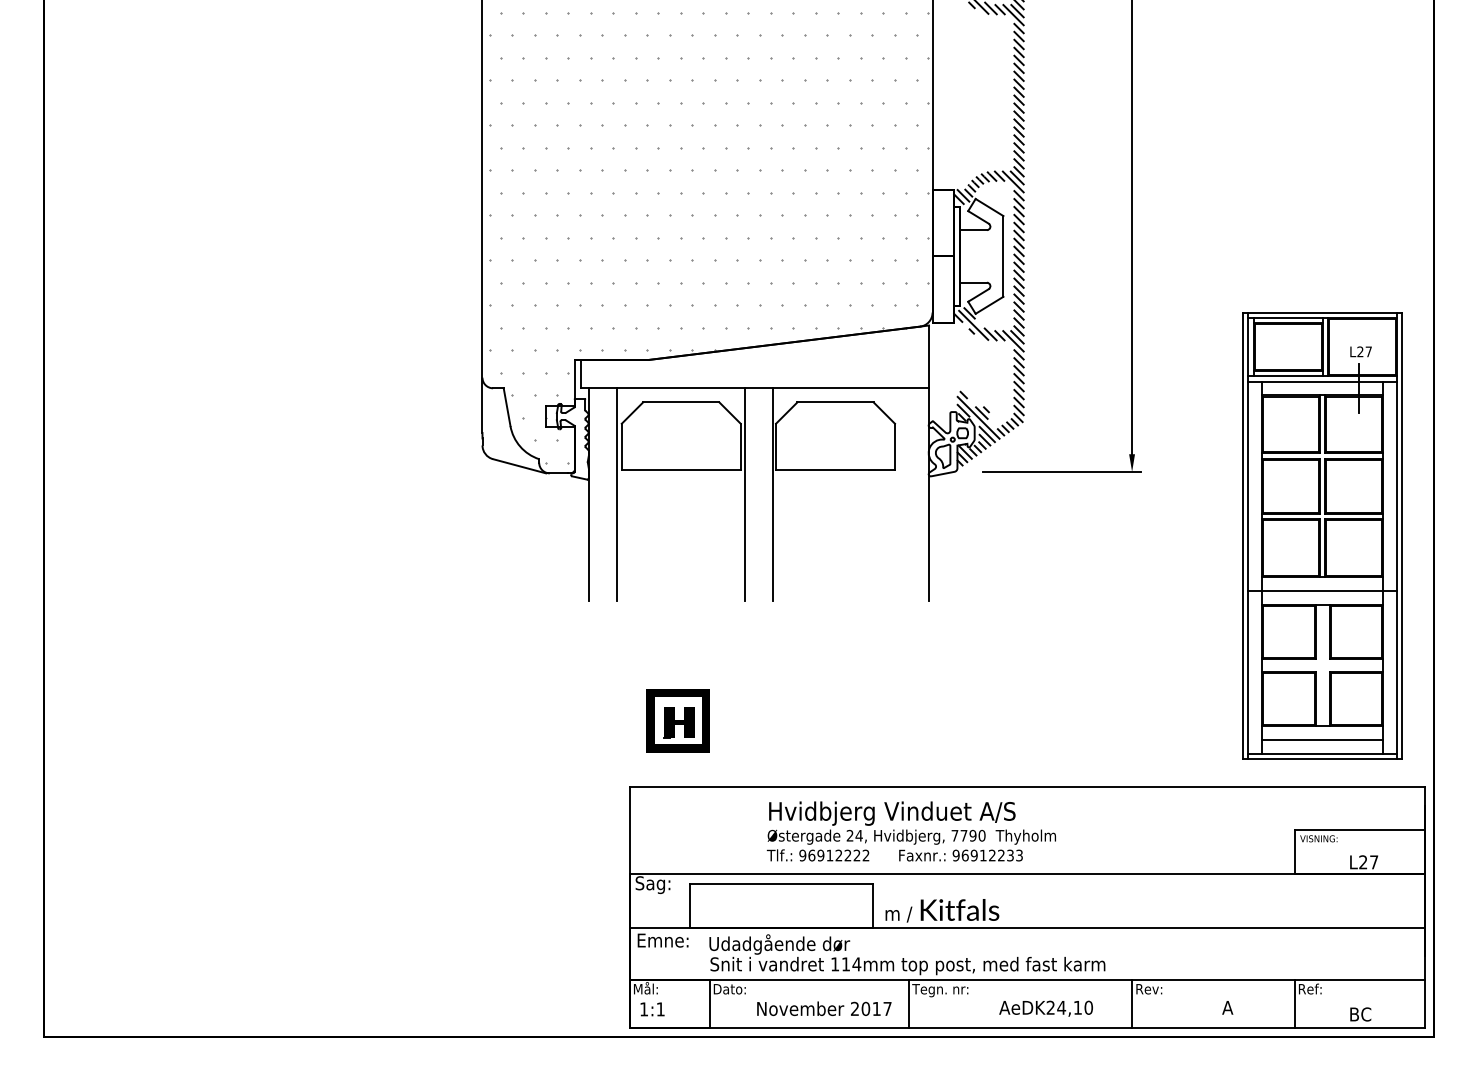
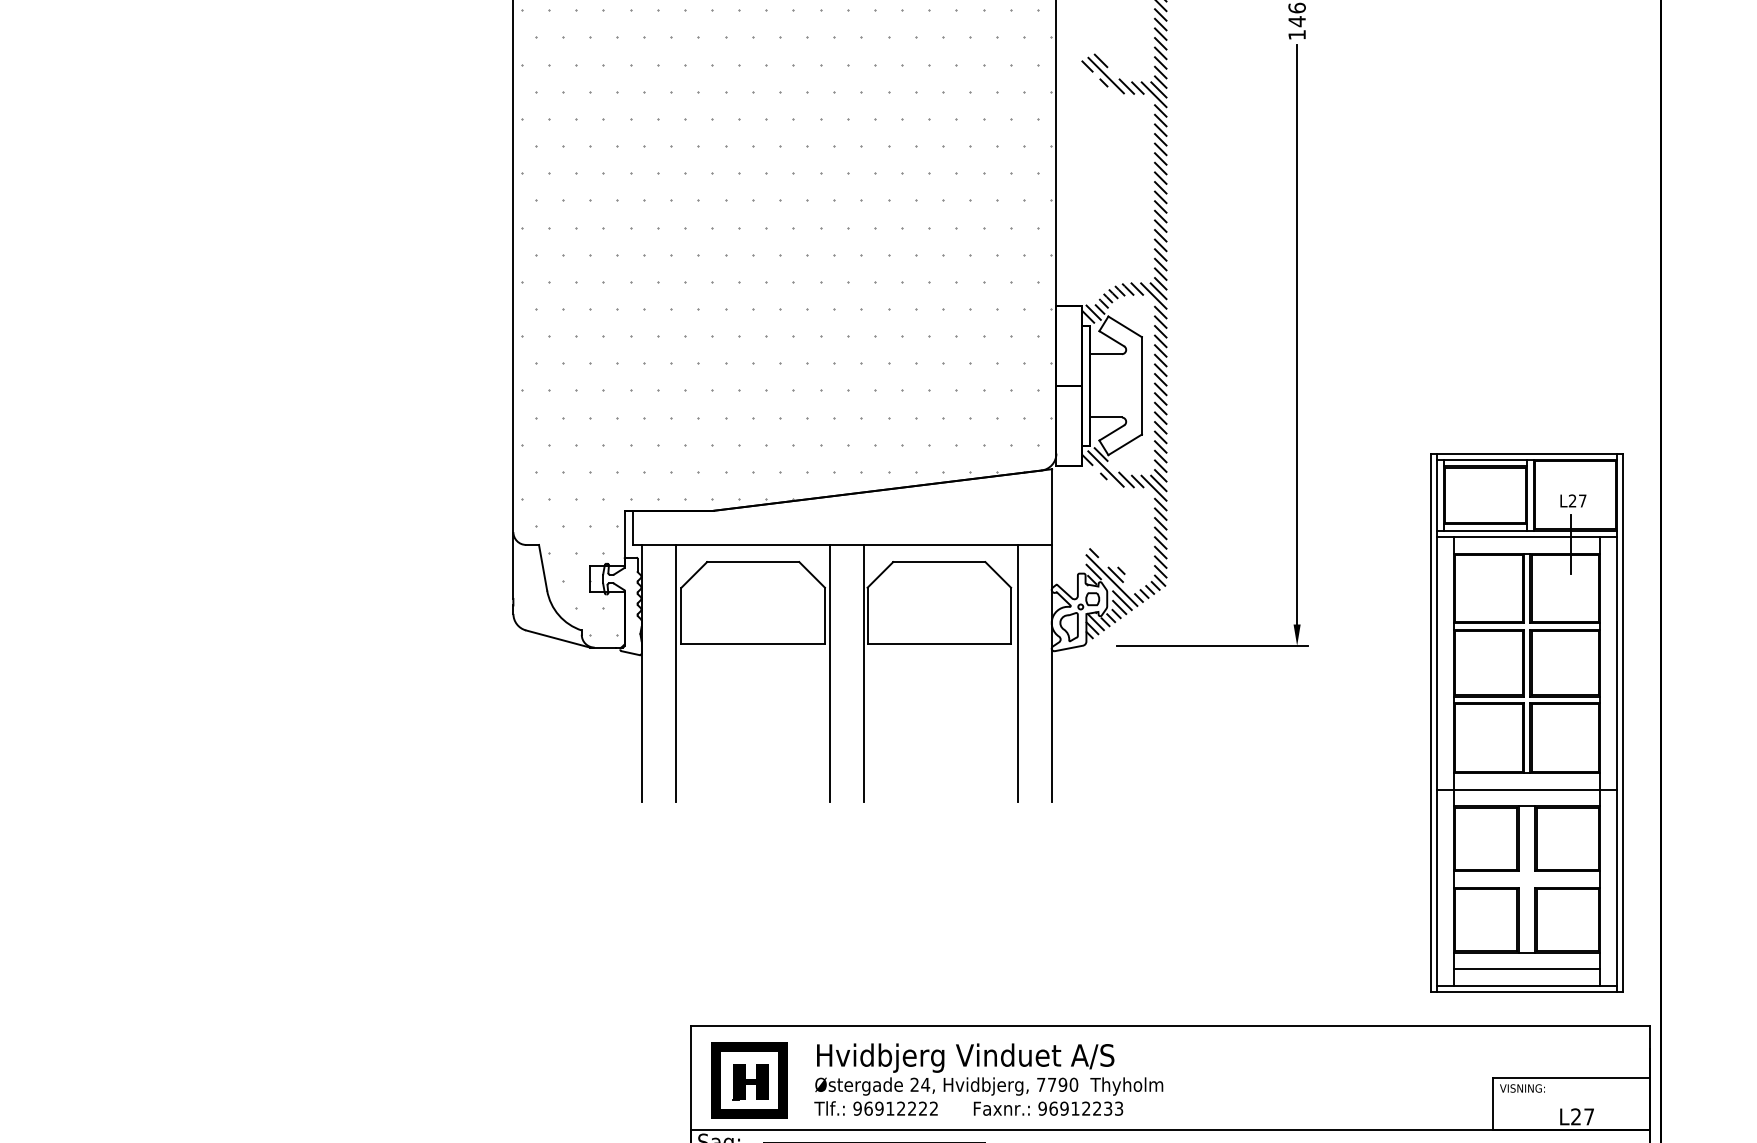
line: (900, 494) -> (1017, 673), added
part: (677, 720) -> (748, 1079), moved
text: (910, 831) -> (987, 1079), moved

